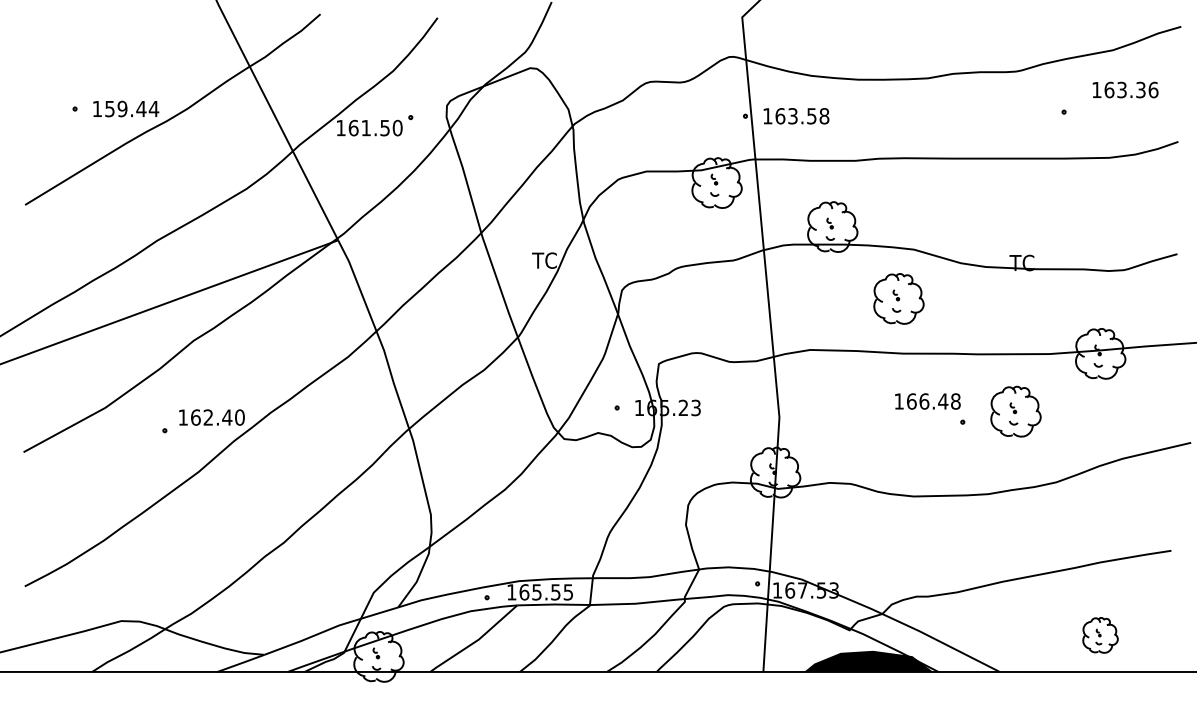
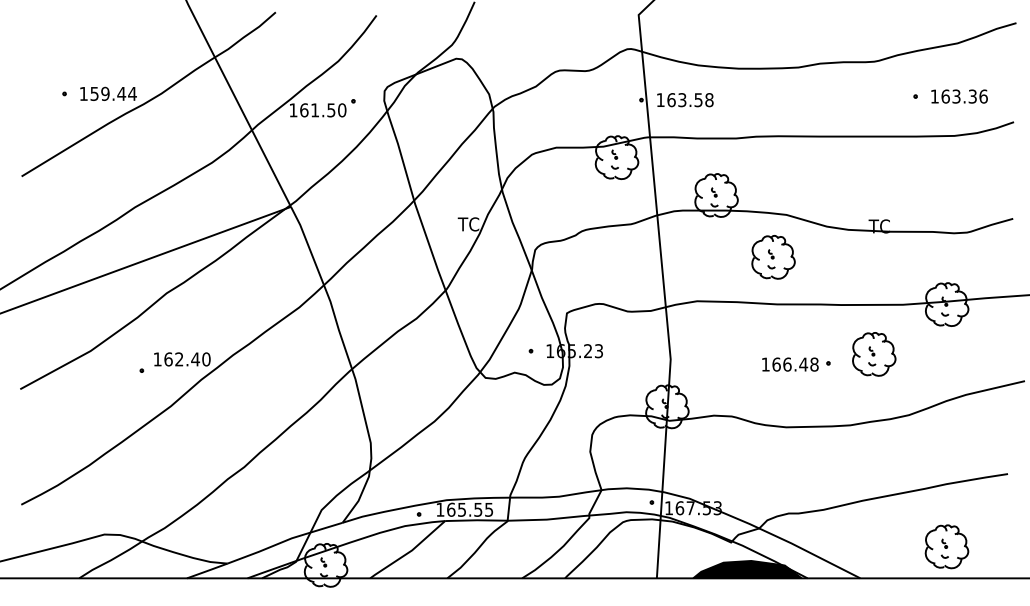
text: (1125, 89) -> (959, 96), moved
text: (927, 401) -> (790, 364), moved
part: (1099, 634) -> (946, 546), size x1.43

